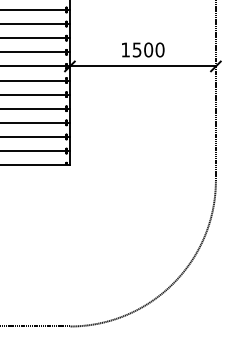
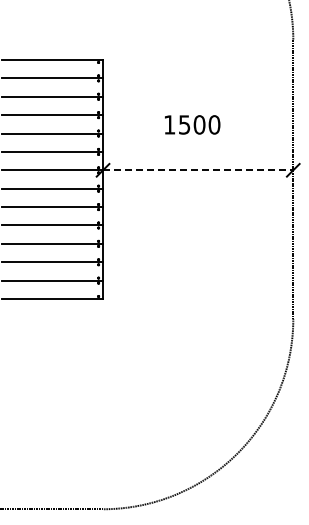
text: (143, 49) -> (192, 124), moved
line: (143, 66) -> (198, 170), solid -> dashed

